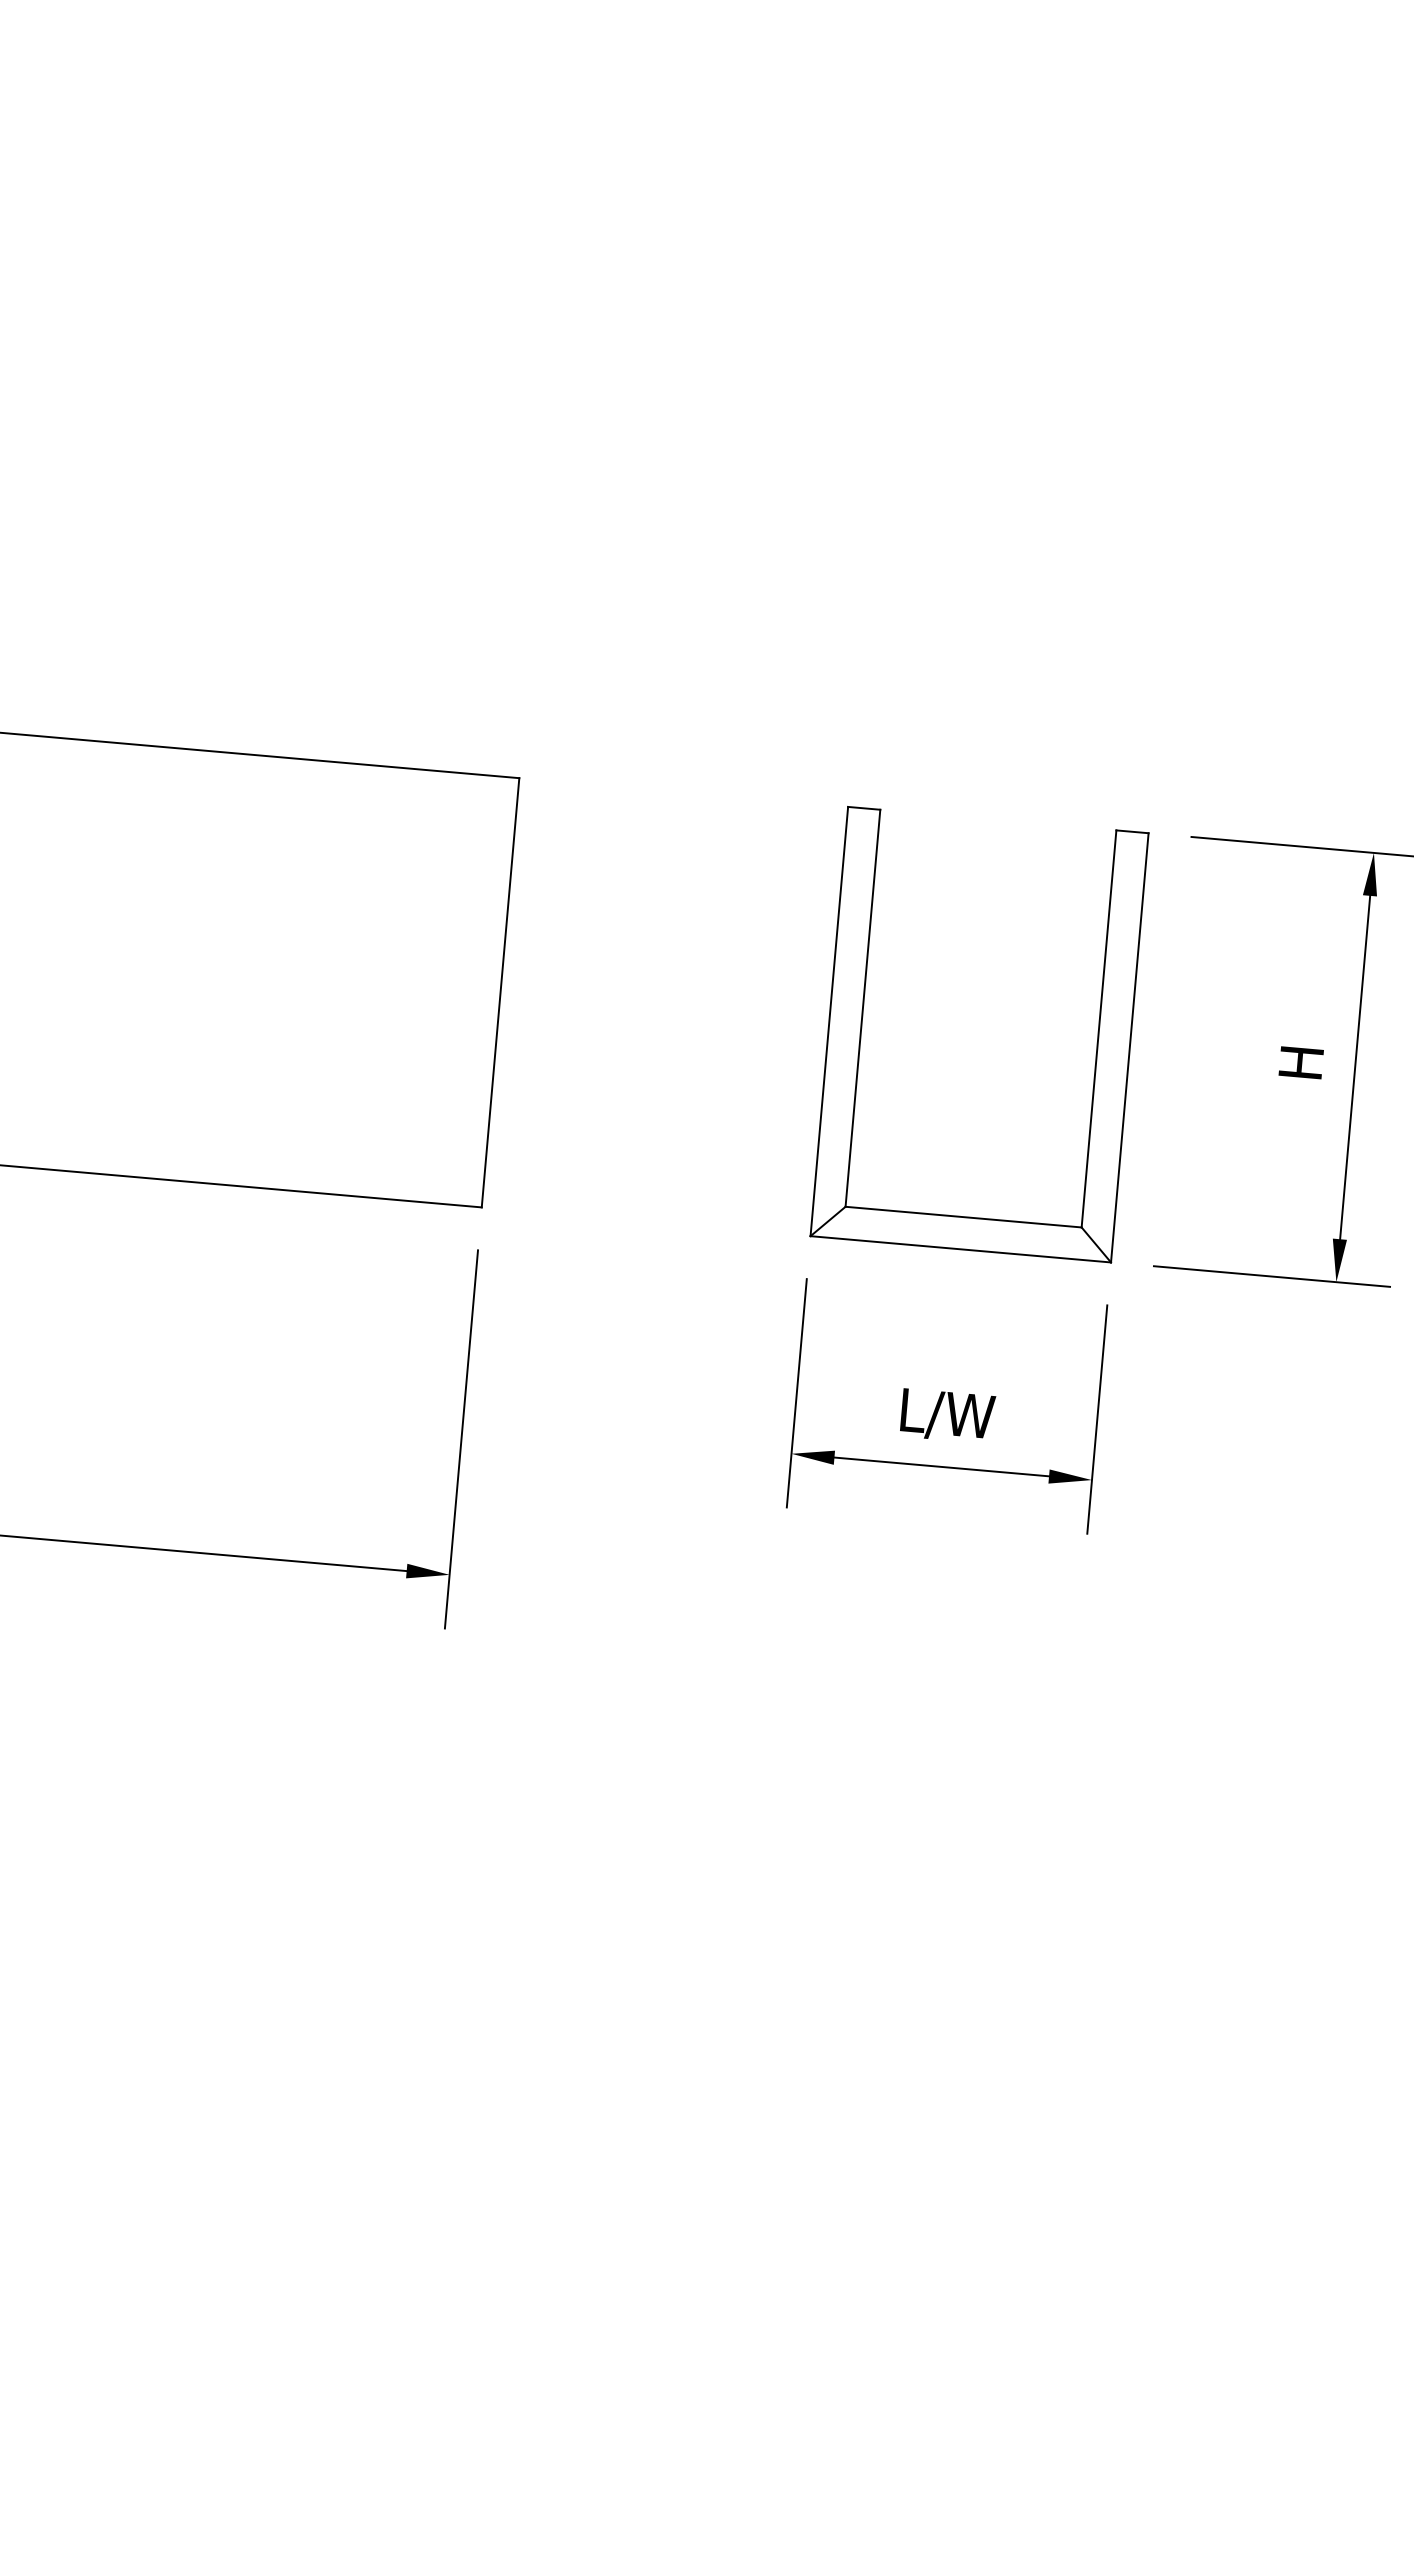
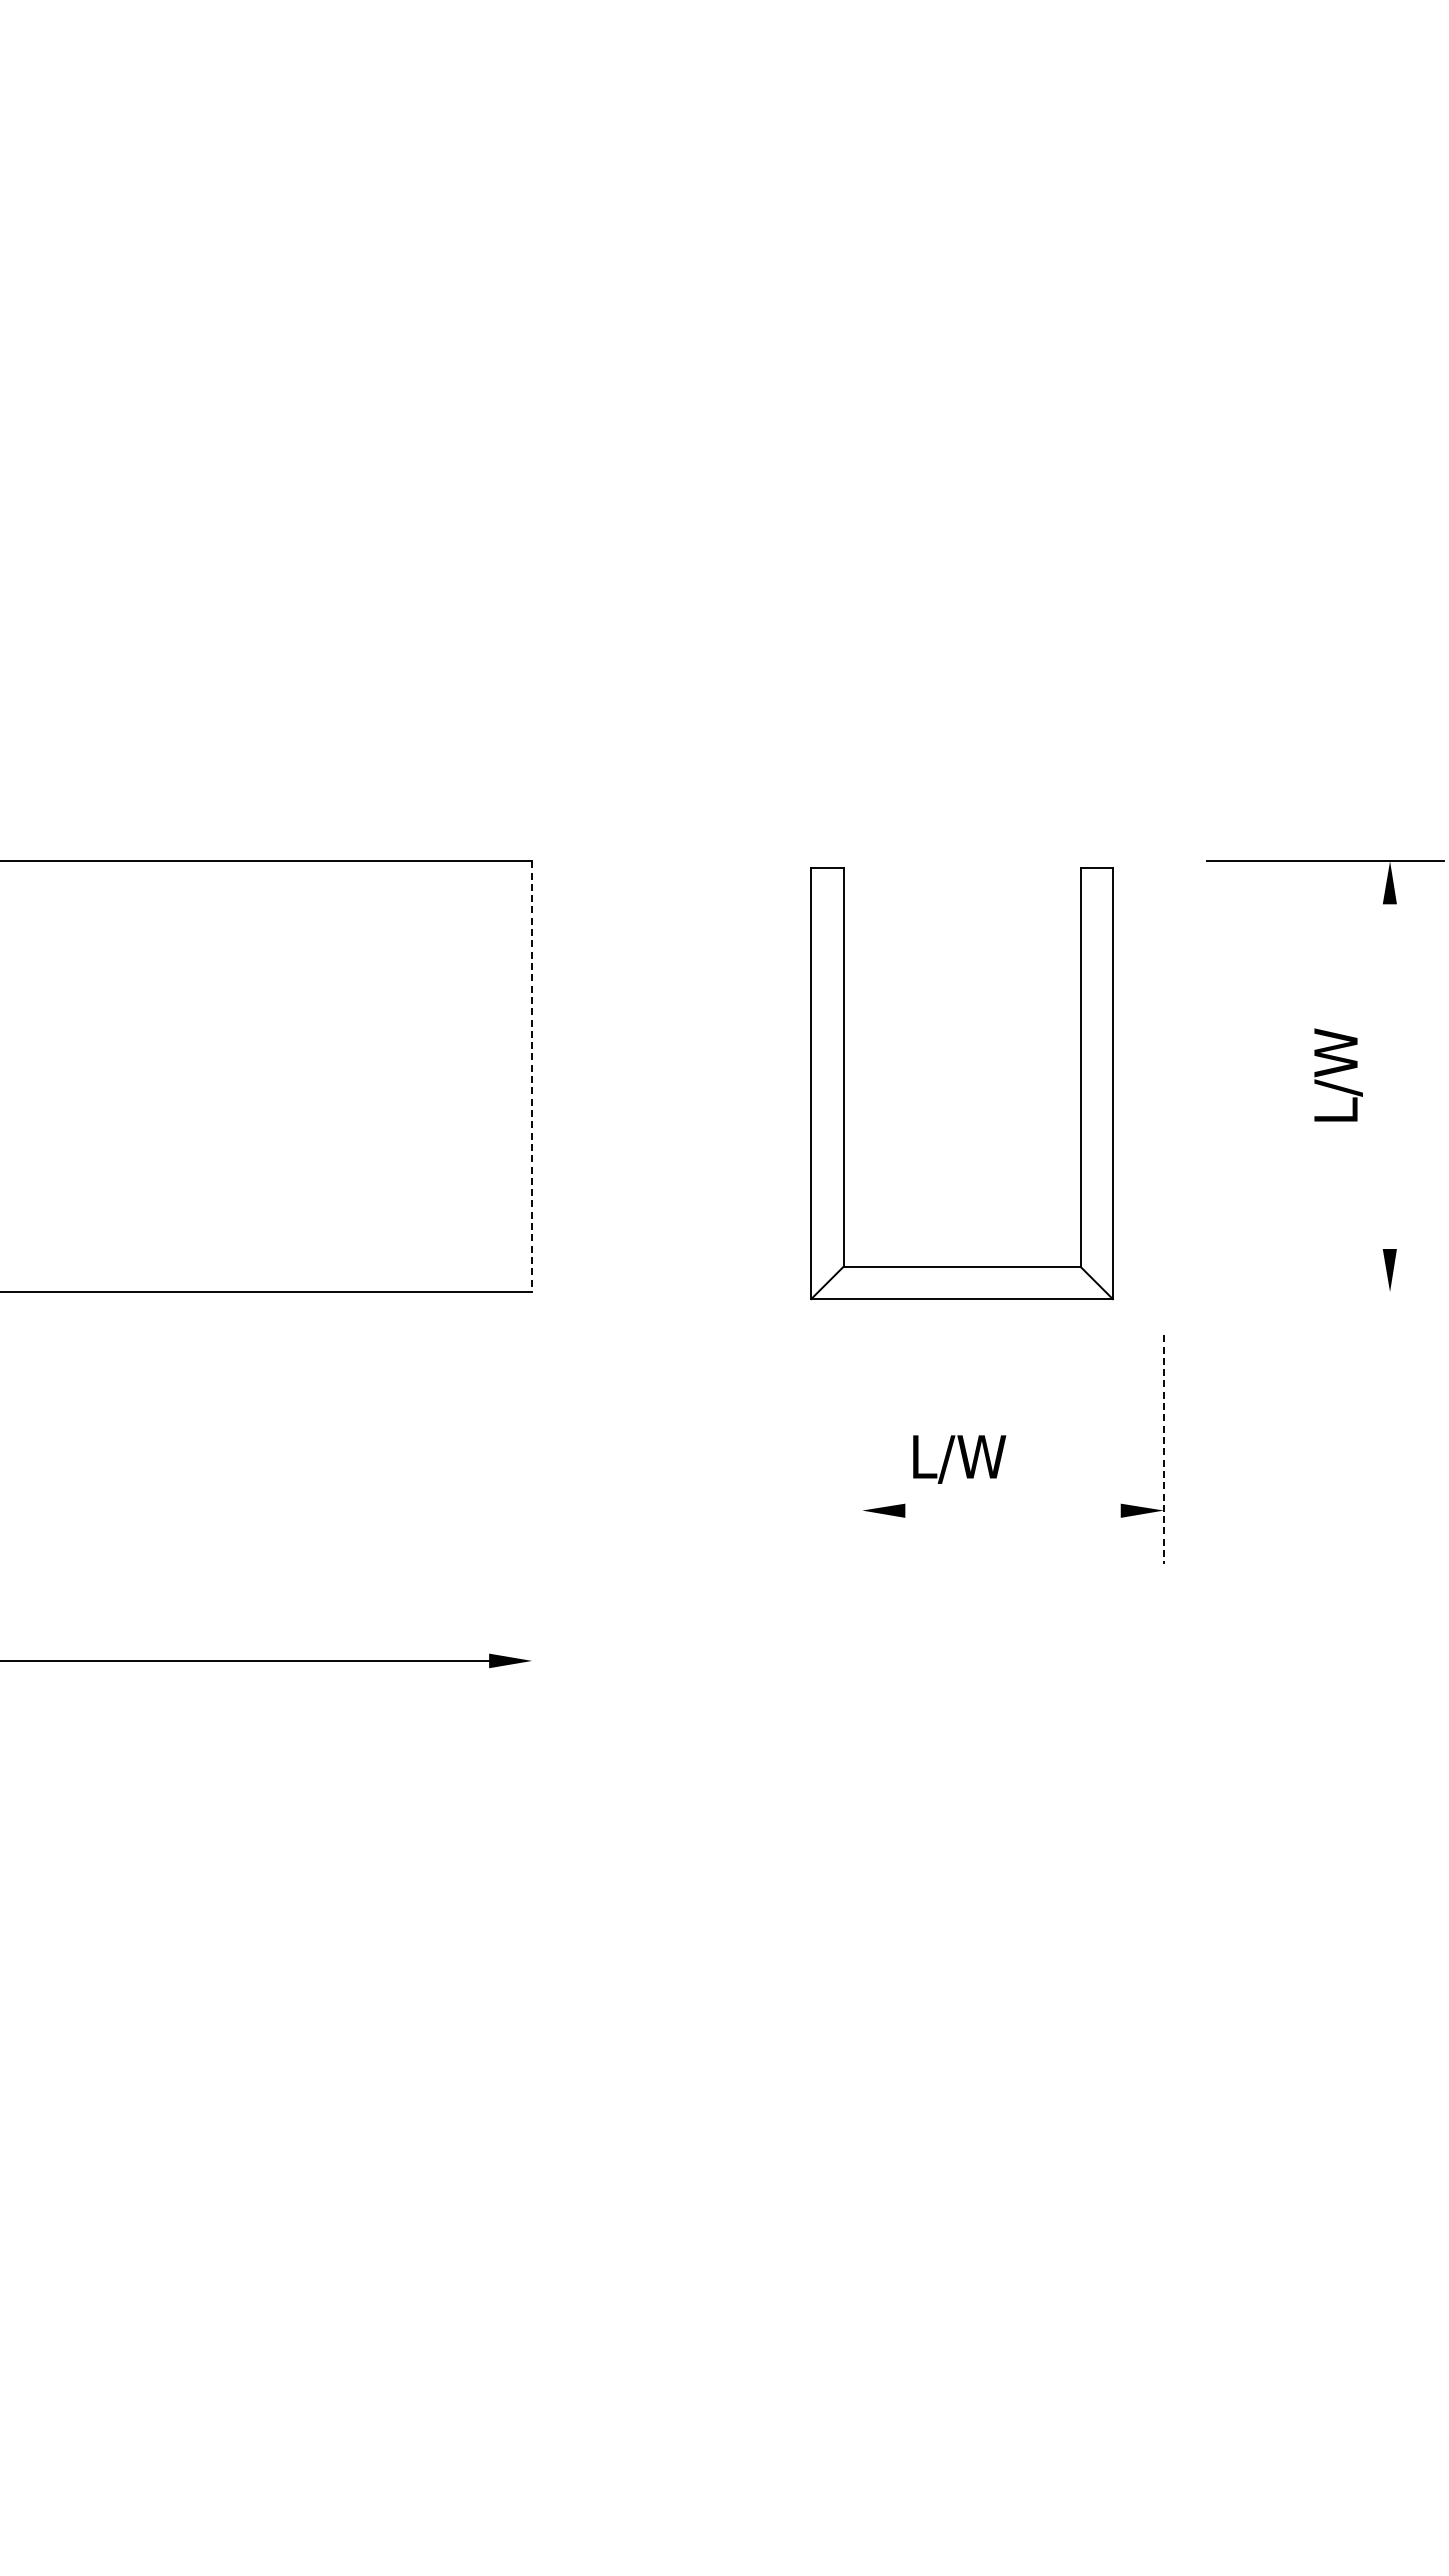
line: (500, 993) -> (532, 1077), solid -> dashed
part: (862, 1024) -> (844, 1083), moved
text: (1303, 1060) -> (1338, 1074), H -> L/W
line: (1355, 1067) -> (1390, 1076), removed
line: (1271, 1276) -> (1324, 1292), removed
line: (797, 1392) -> (862, 1449), removed
text: (947, 1416) -> (959, 1459), moved
line: (1096, 1419) -> (1163, 1449), solid -> dashed
line: (461, 1438) -> (532, 1524), removed
line: (941, 1466) -> (1012, 1510), removed

